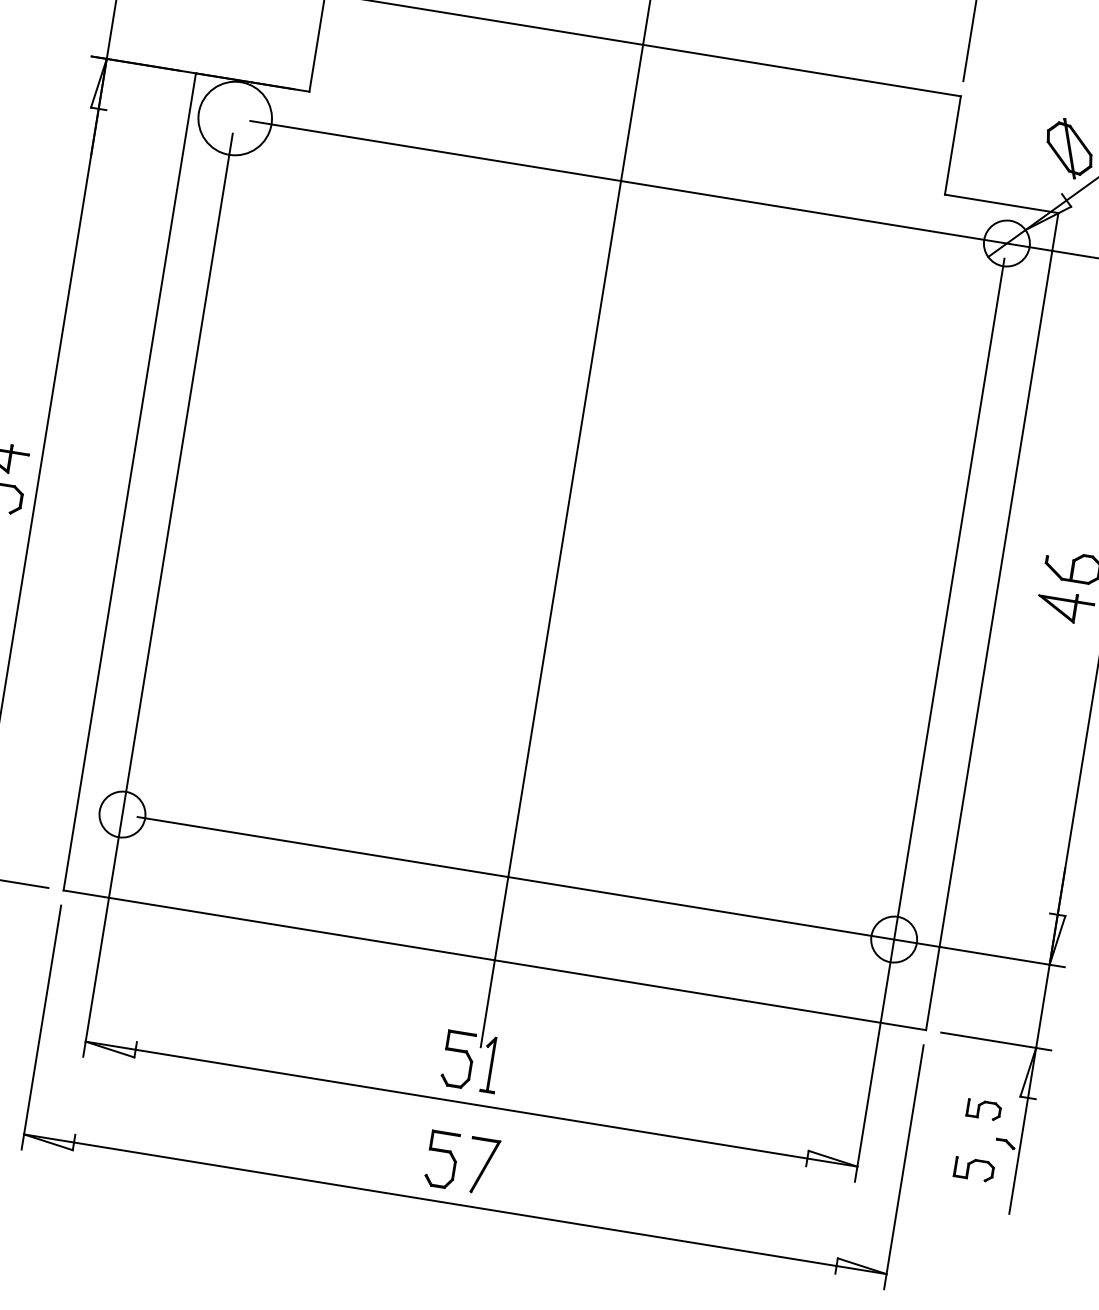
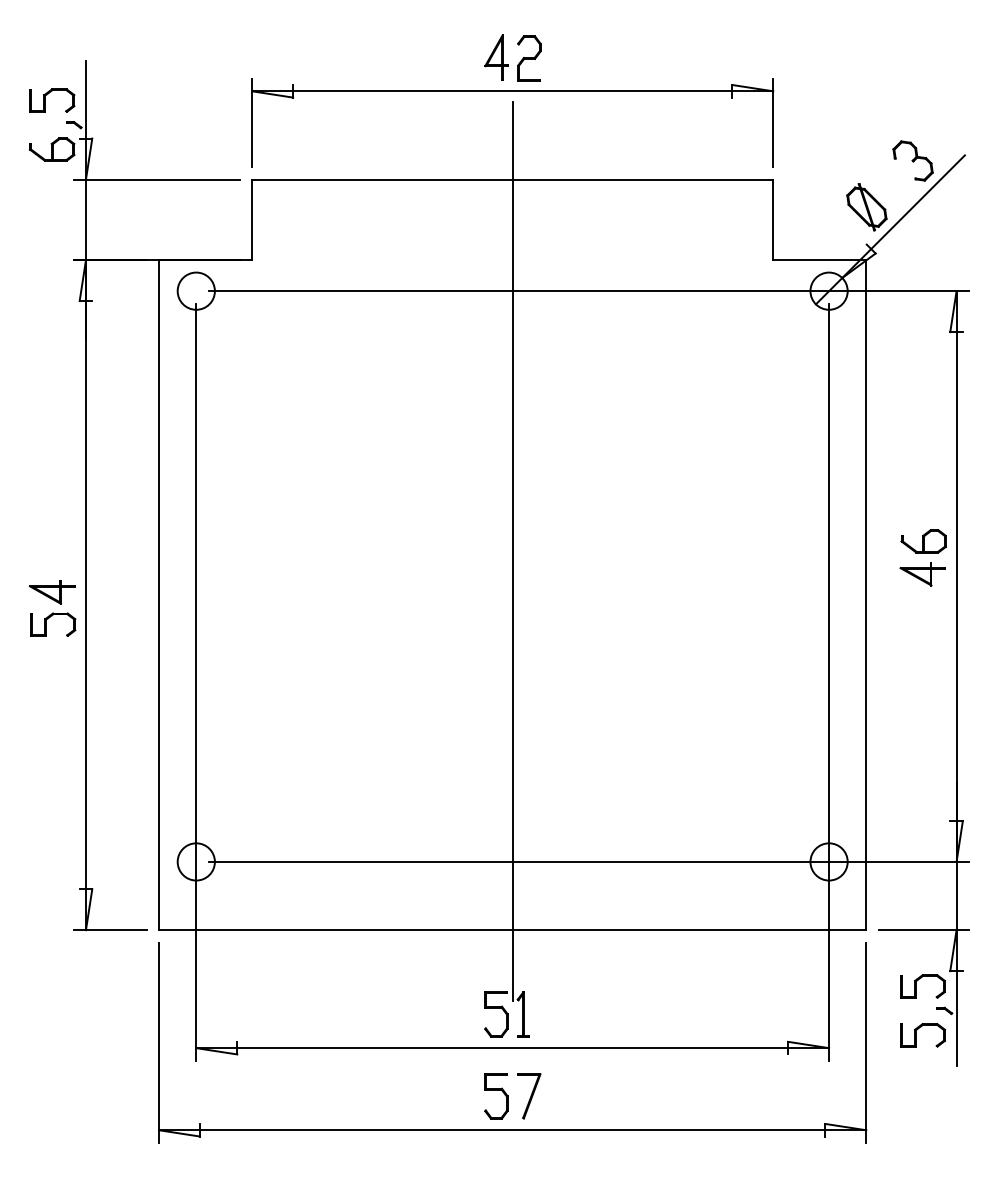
circle: (234, 117) -> (195, 290), size x0.62
part: (983, 1109) -> (922, 986), size x1.67
part: (973, 1169) -> (922, 1035), size x1.43

